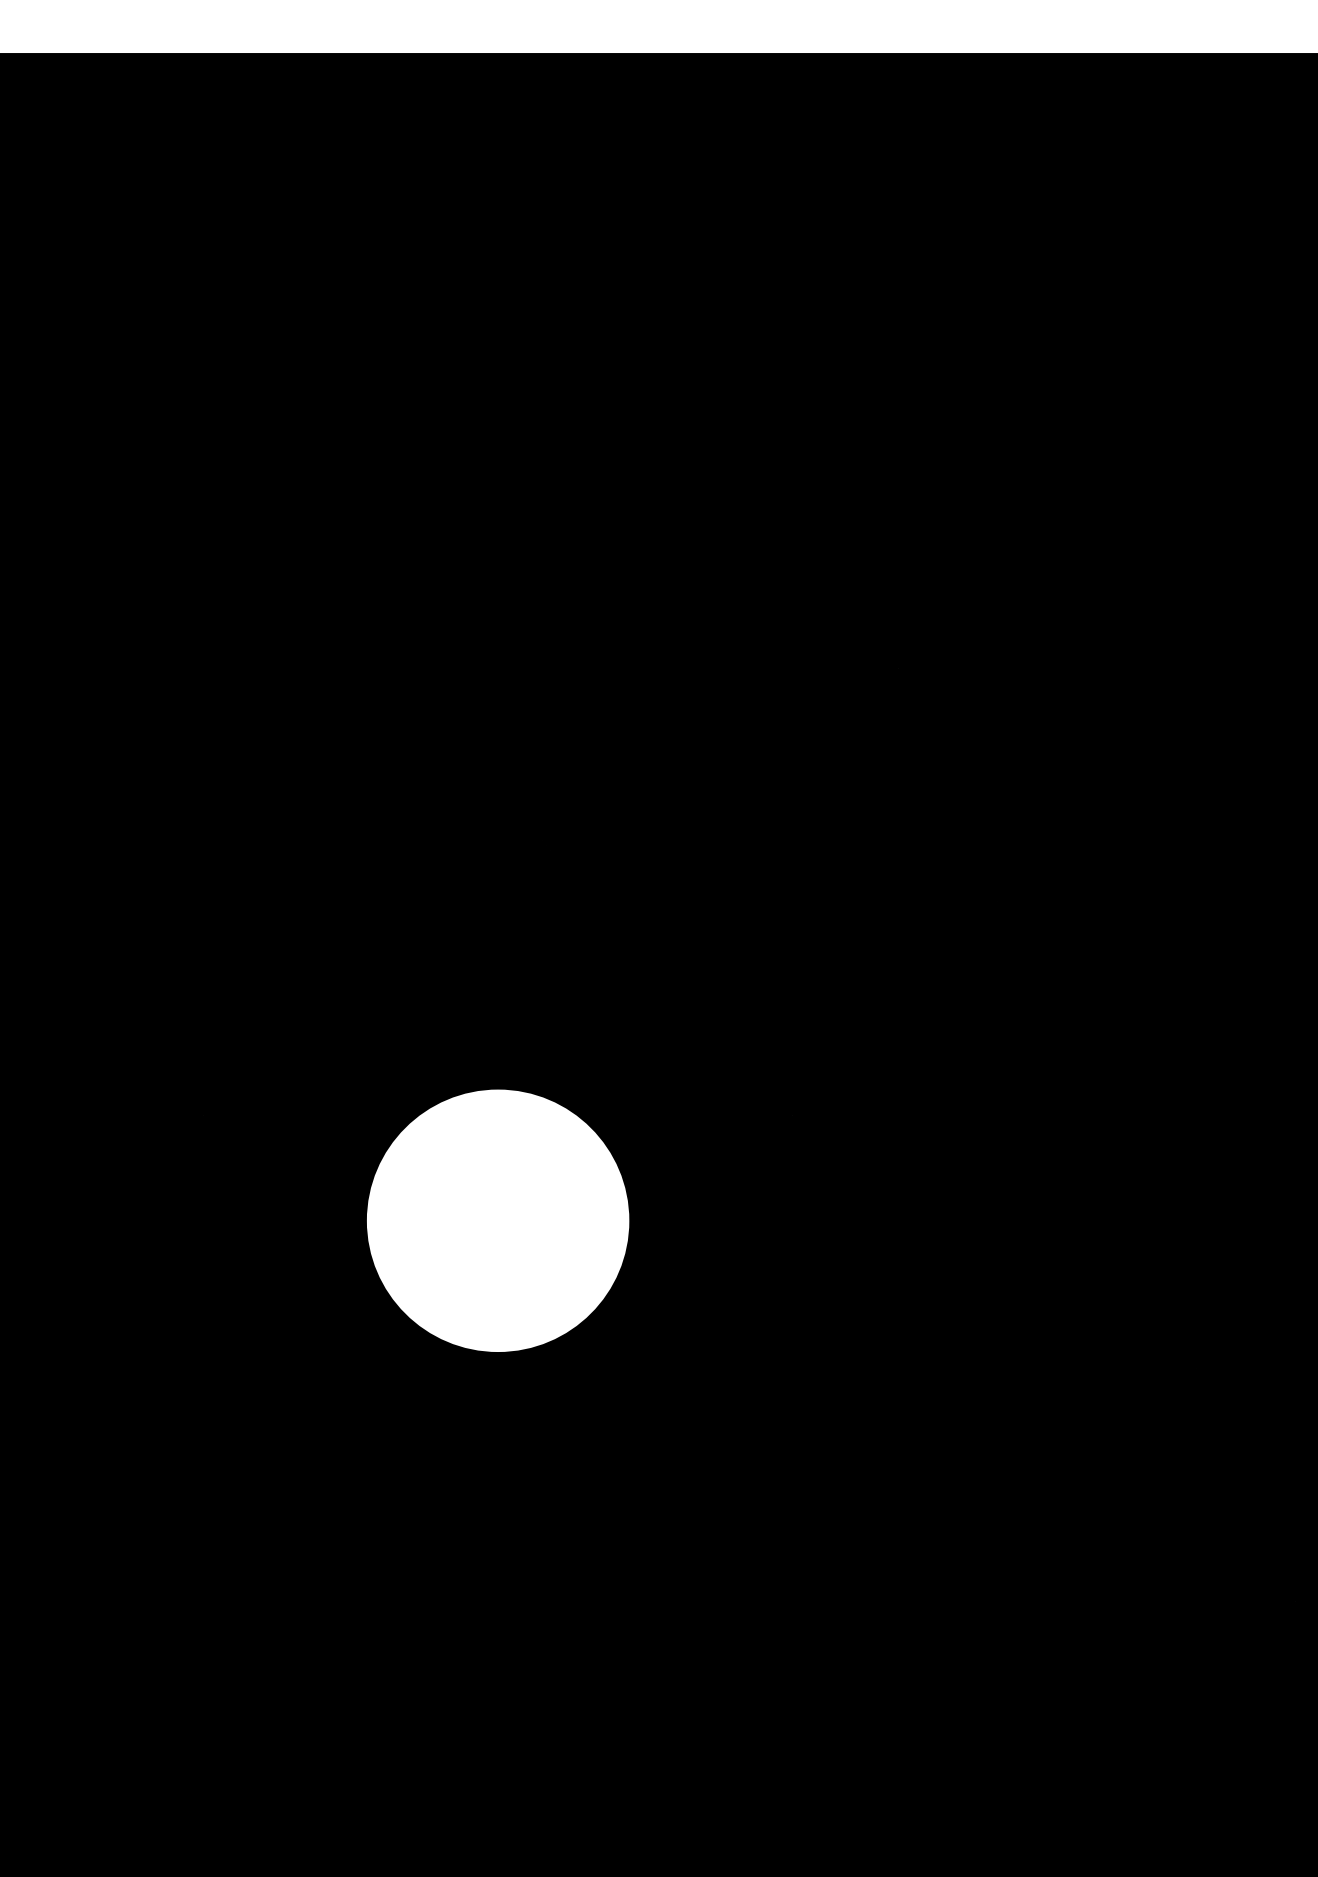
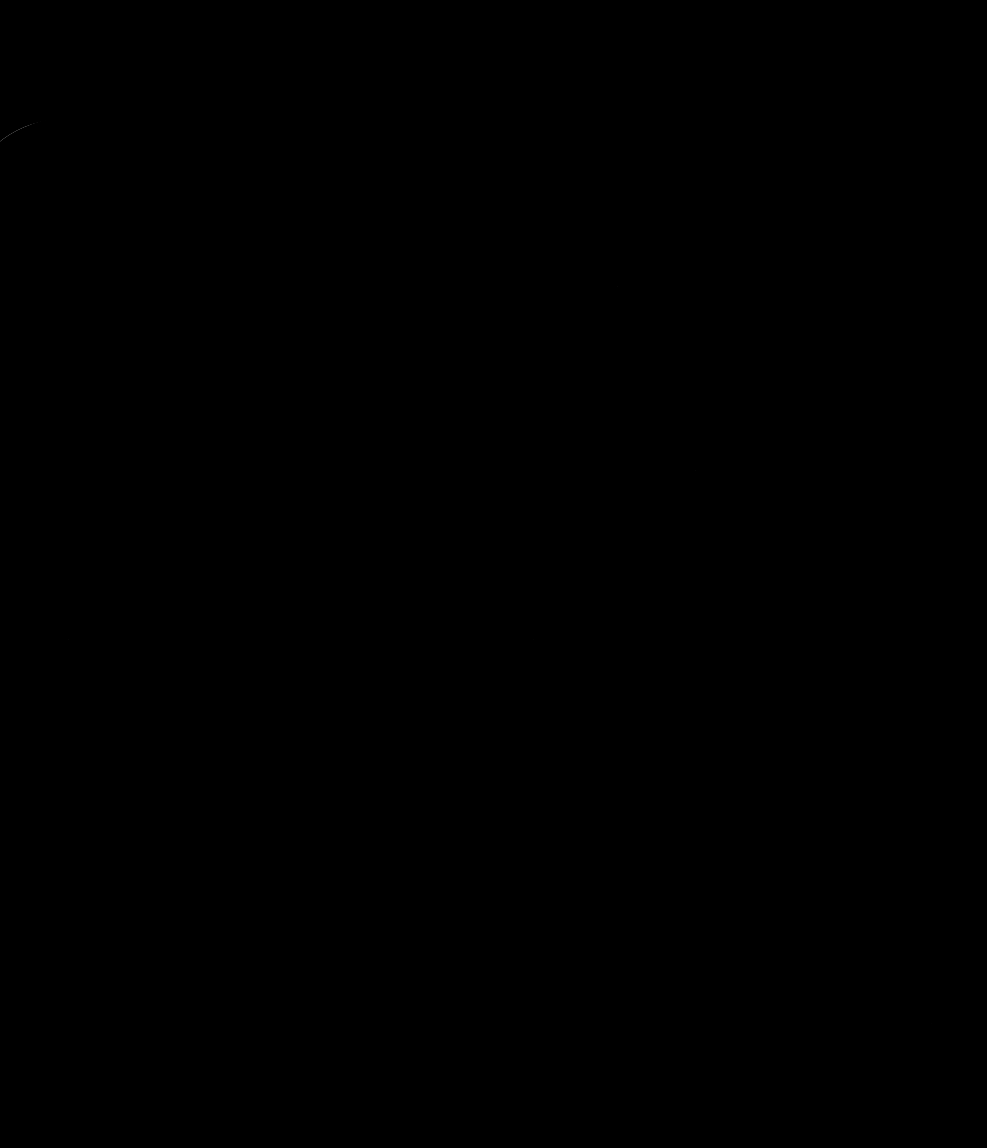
fill: (497, 1220) -> (300, 722), added

